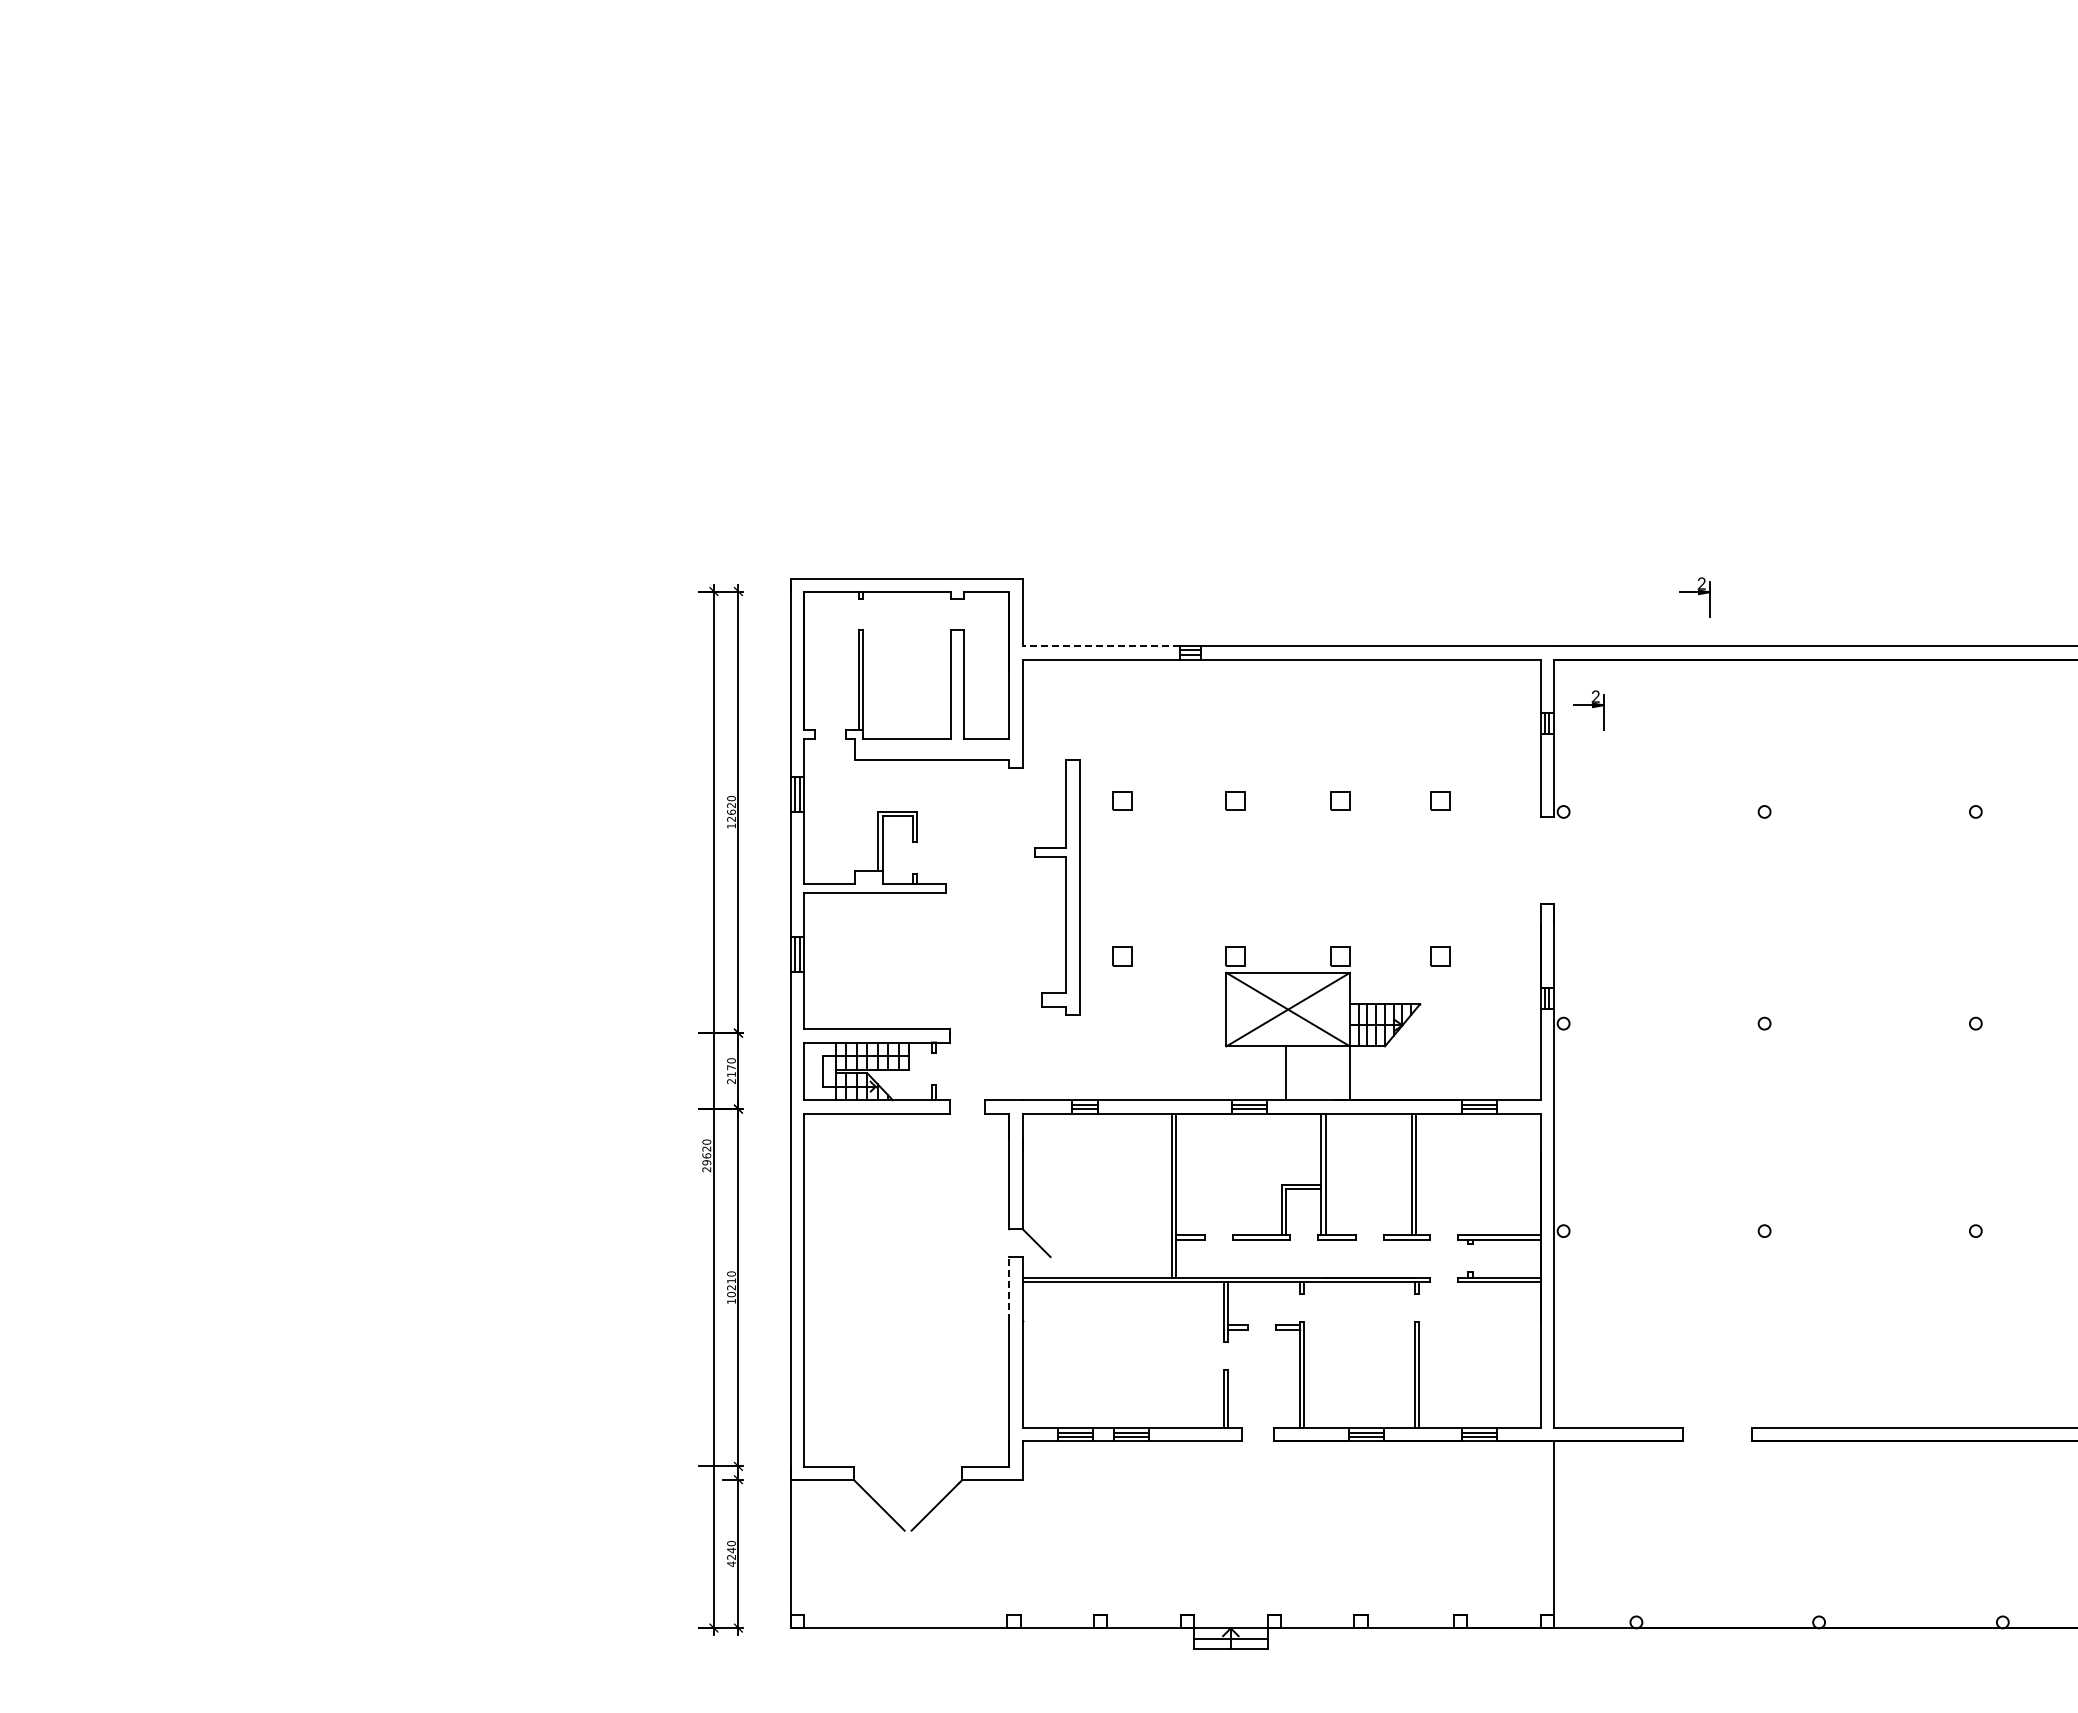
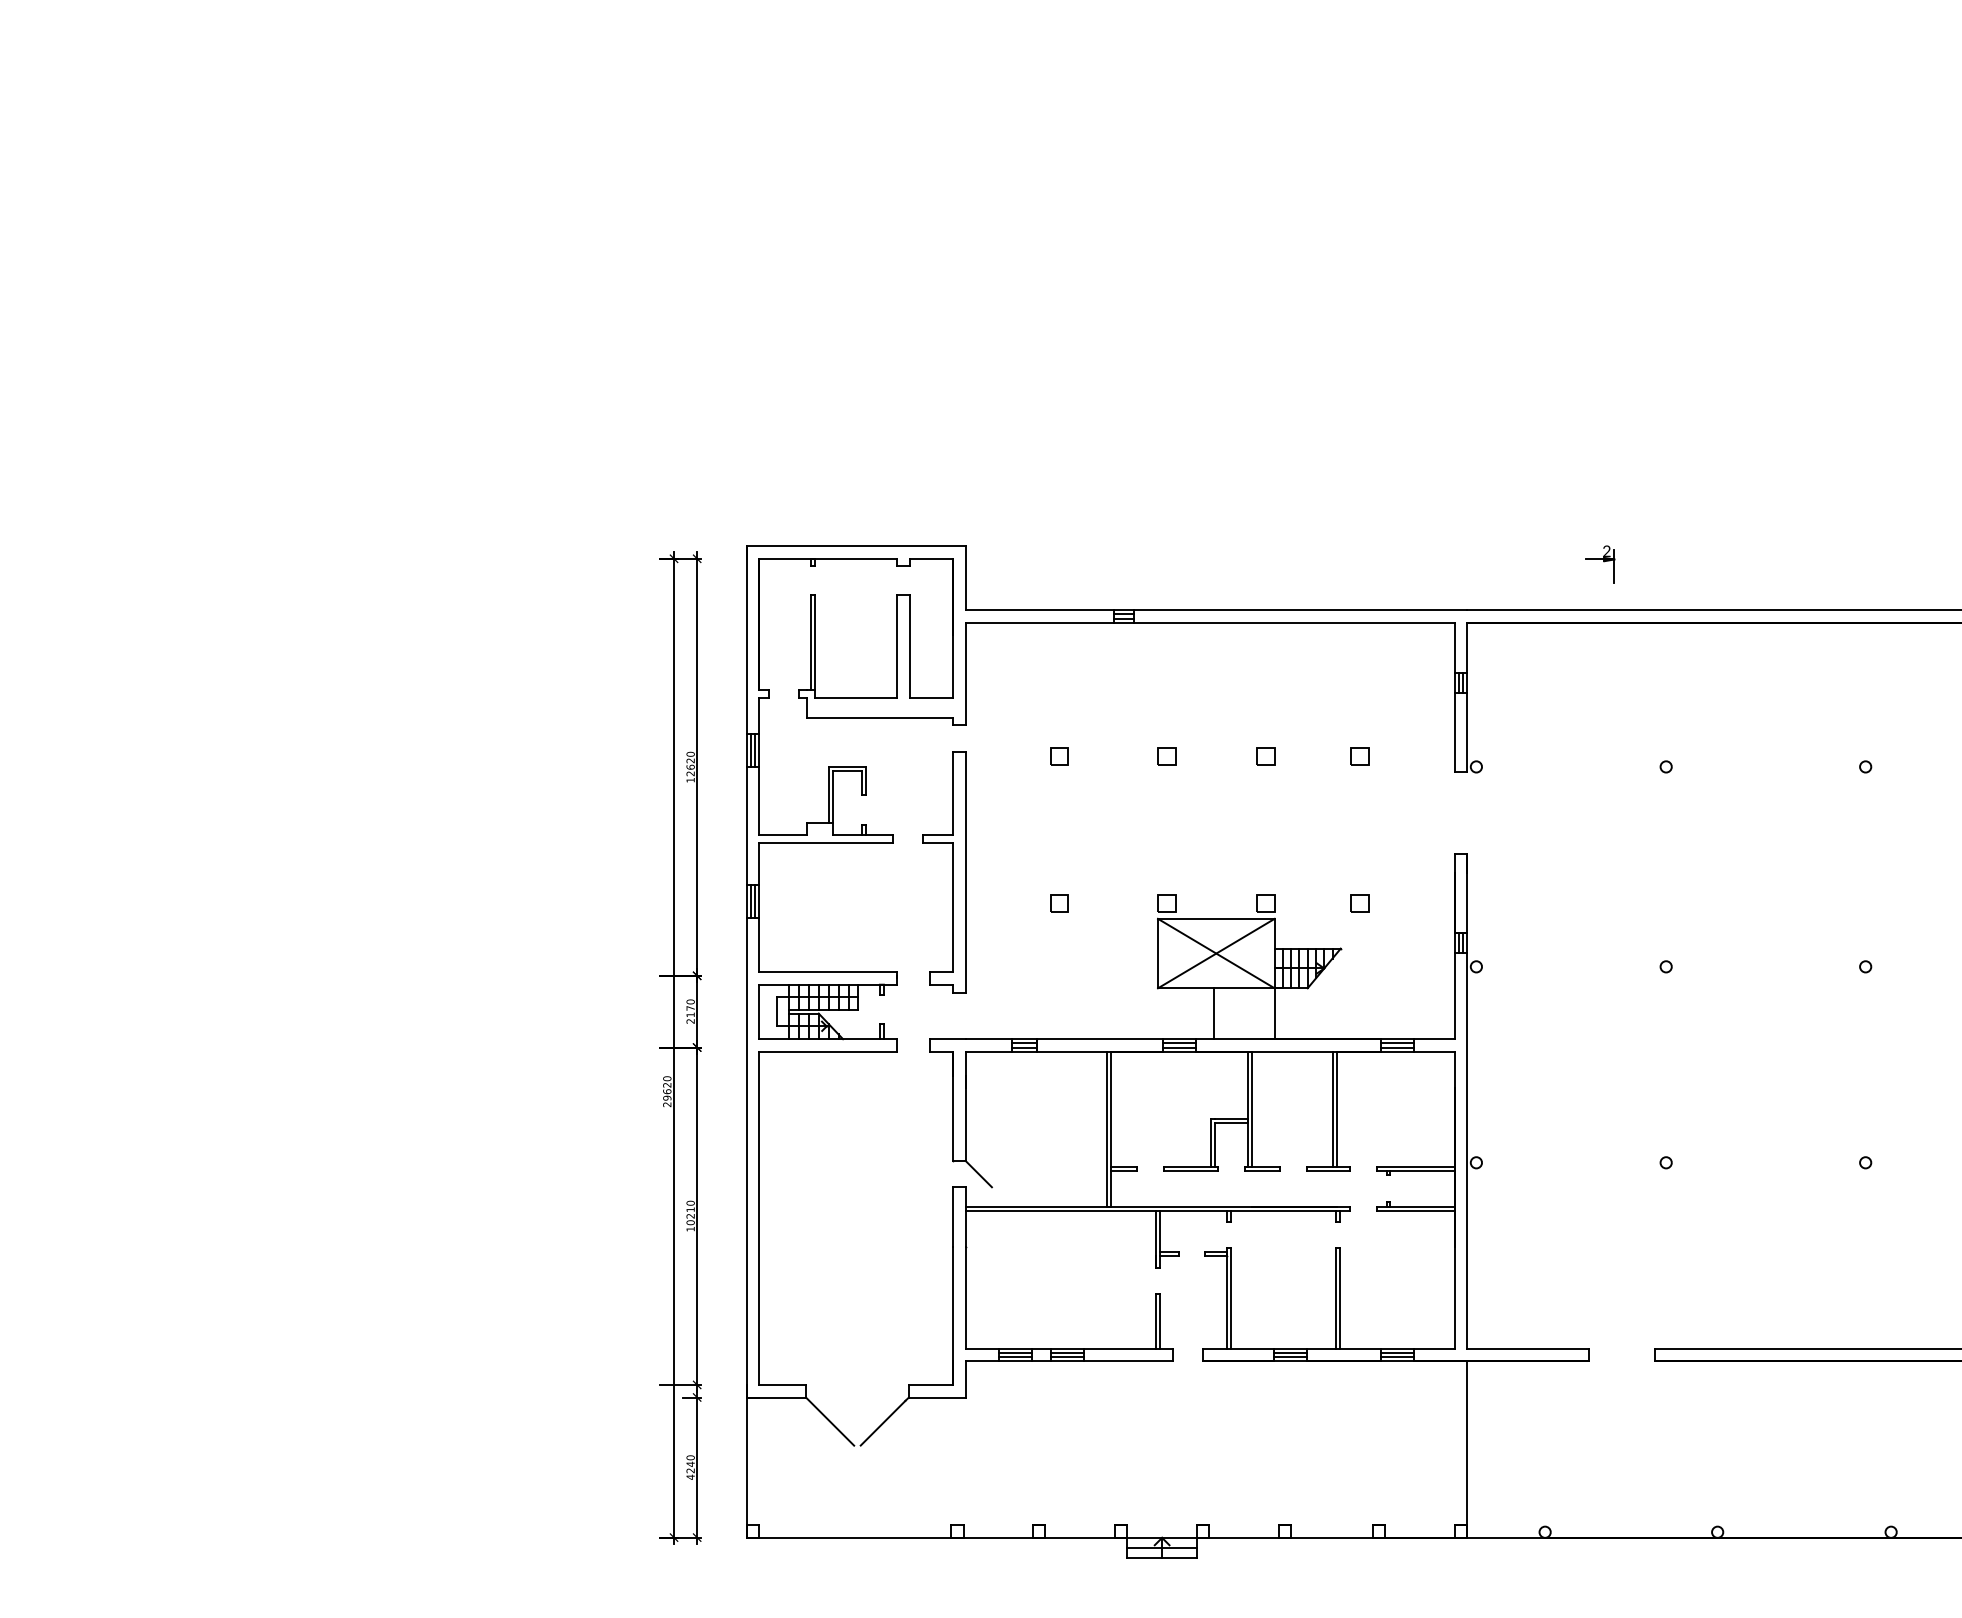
line: (1101, 646) -> (1040, 610), dashed -> solid
part: (1588, 710) -> (1499, 671), removed
part: (1065, 887) -> (952, 872), moved
line: (1009, 1288) -> (953, 1216), dashed -> solid

